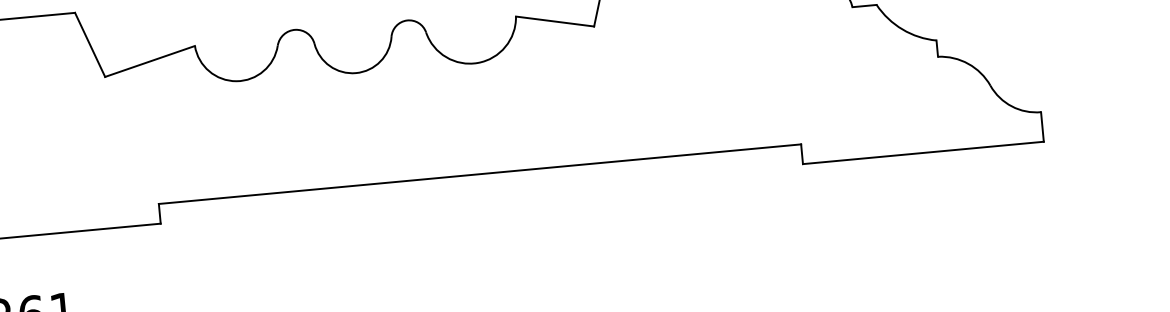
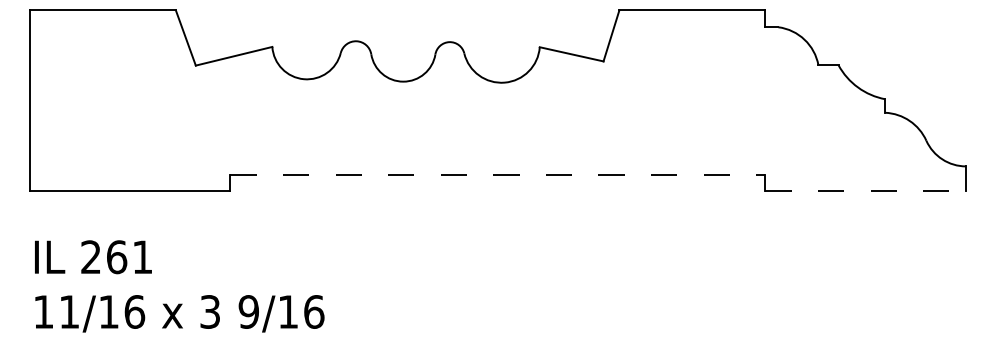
line: (924, 153) -> (866, 191), solid -> dashed
line: (479, 174) -> (497, 174), solid -> dashed

